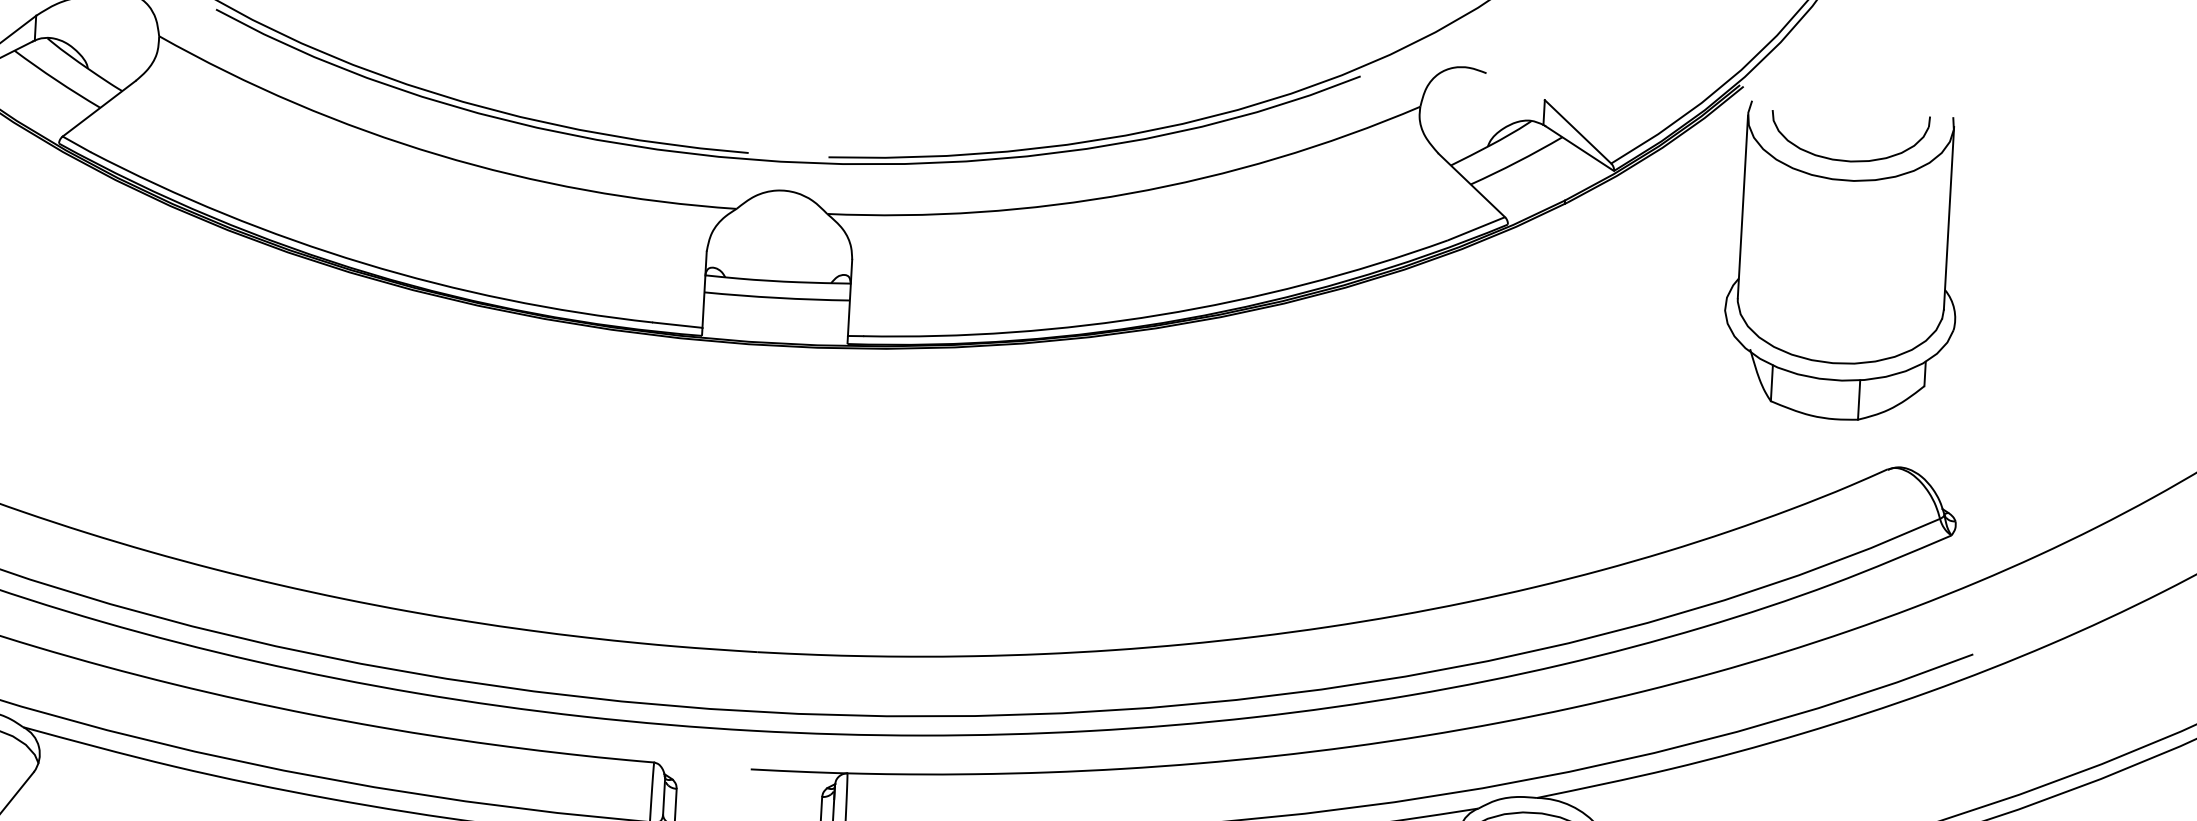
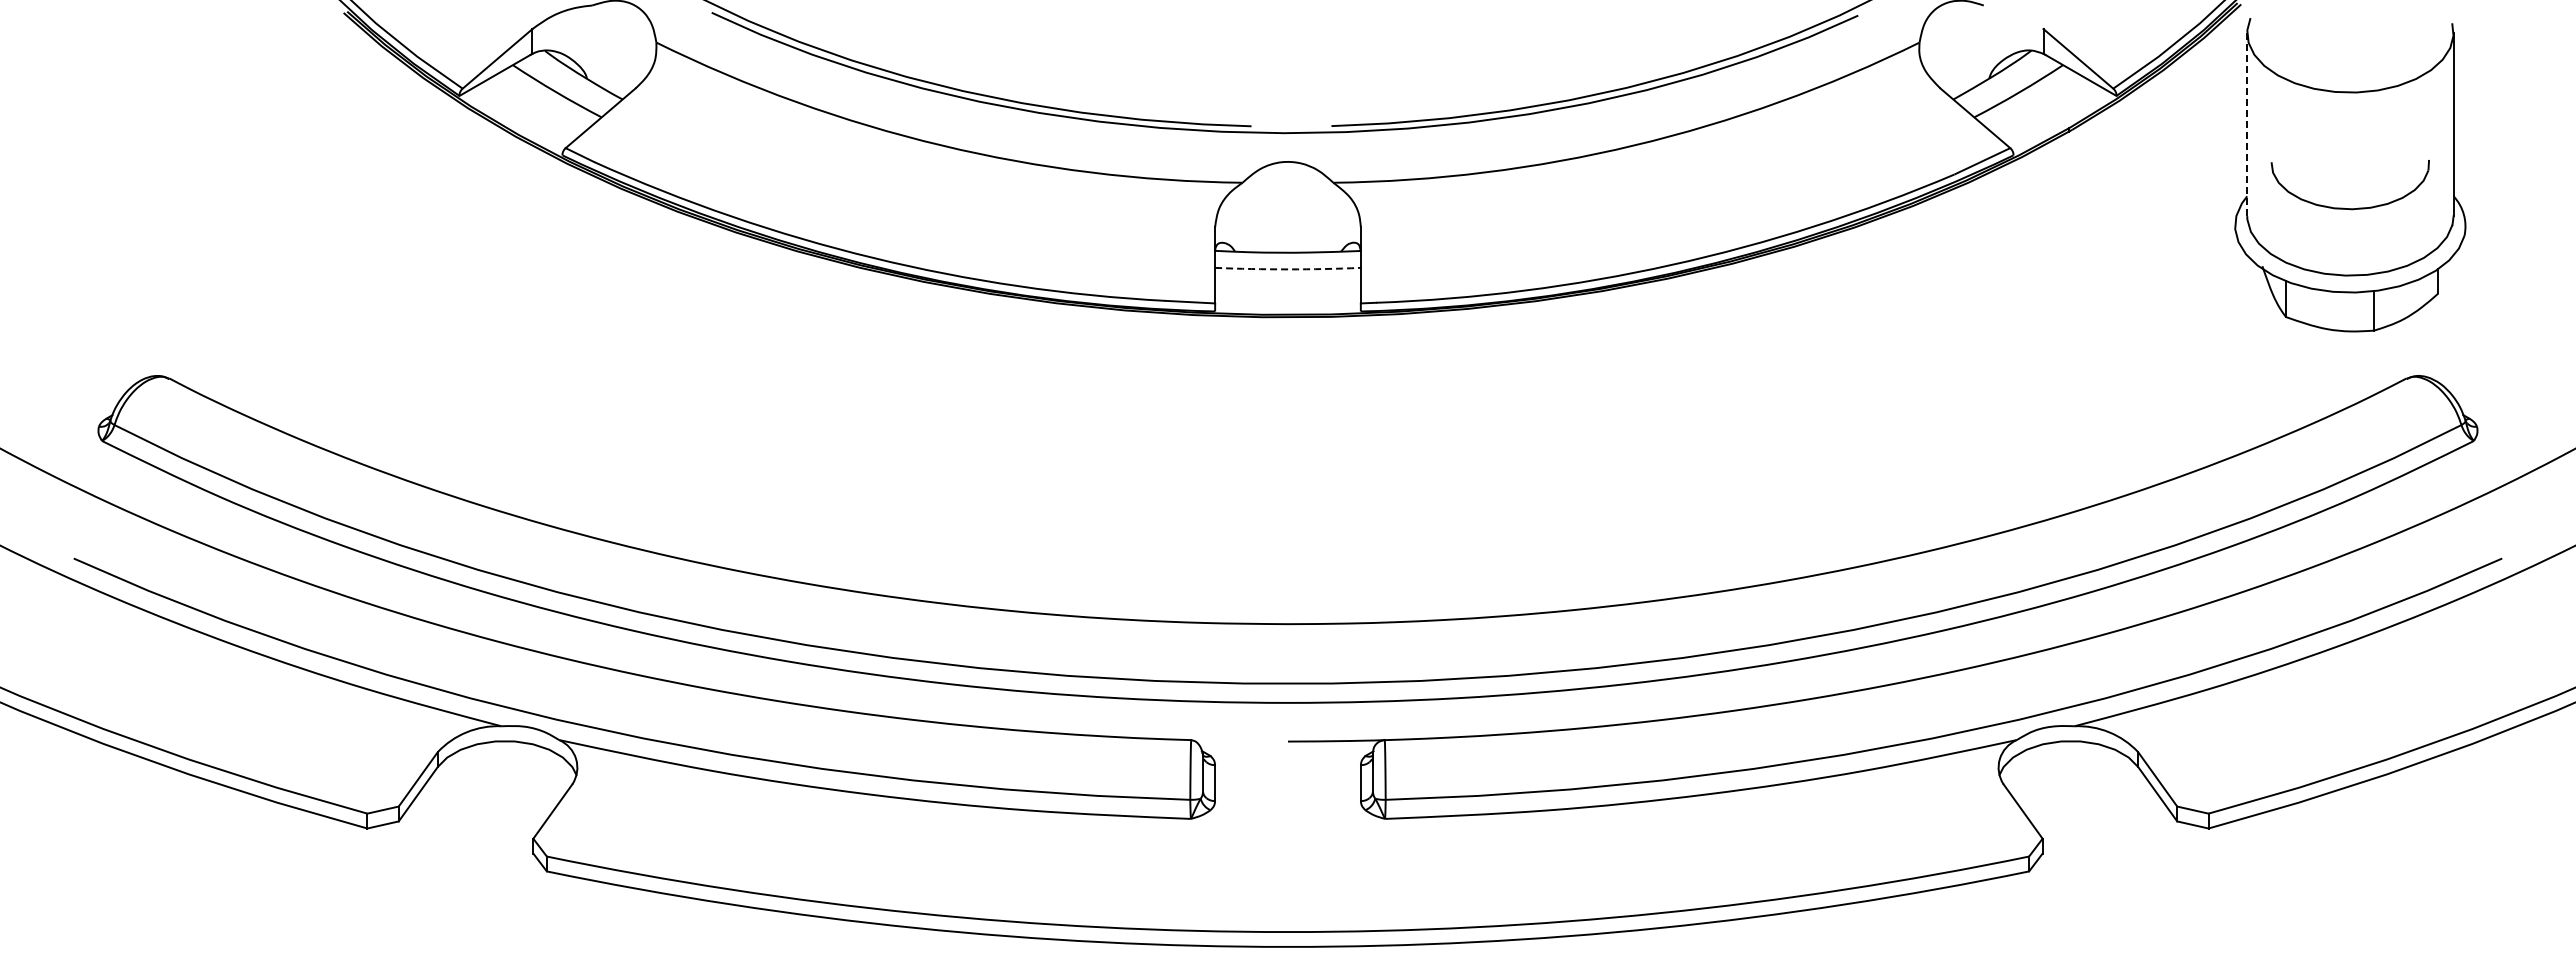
part: (1842, 159) -> (2343, 207), moved
line: (1743, 206) -> (2247, 124), solid -> dashed
arc: (777, 298) -> (1288, 269), solid -> dashed

